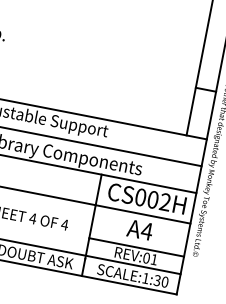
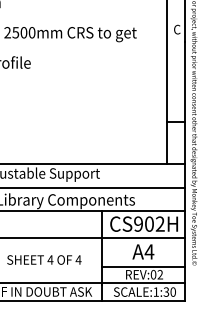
text: (140, 196) -> (138, 223), CS002H -> CS902H
text: (153, 259) -> (159, 274), REV:01 -> REV:02

